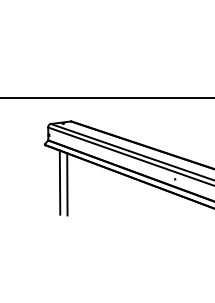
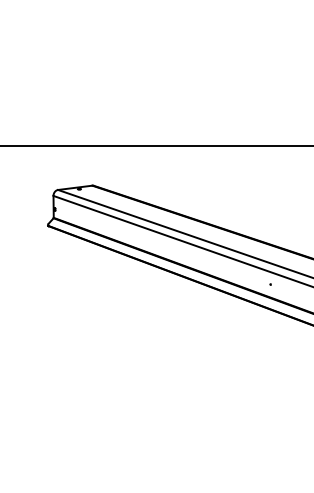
line: (59, 182) -> (72, 290), removed
line: (67, 184) -> (86, 293), removed

